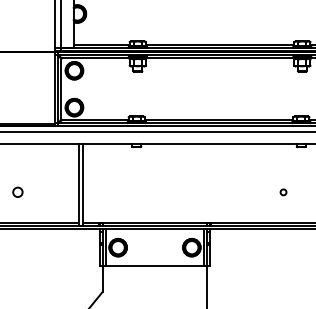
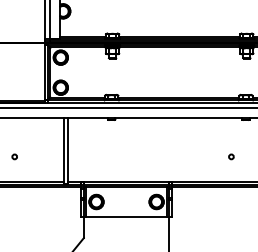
circle: (17, 192) -> (14, 157), size x0.62

